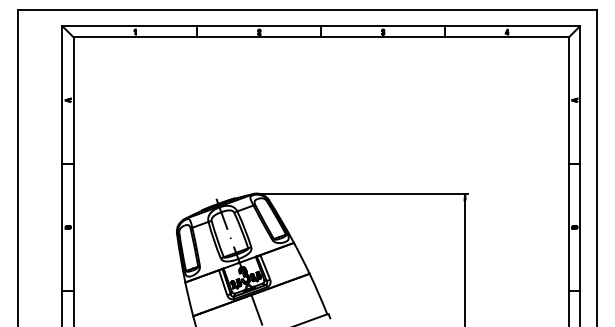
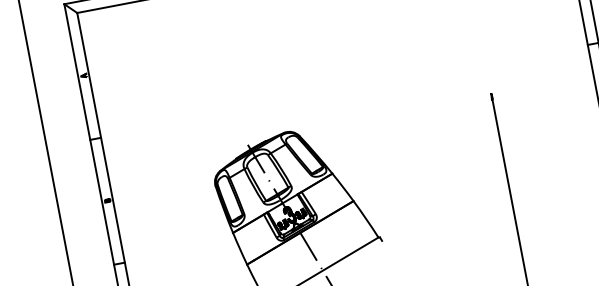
line: (362, 193) -> (390, 112), removed

